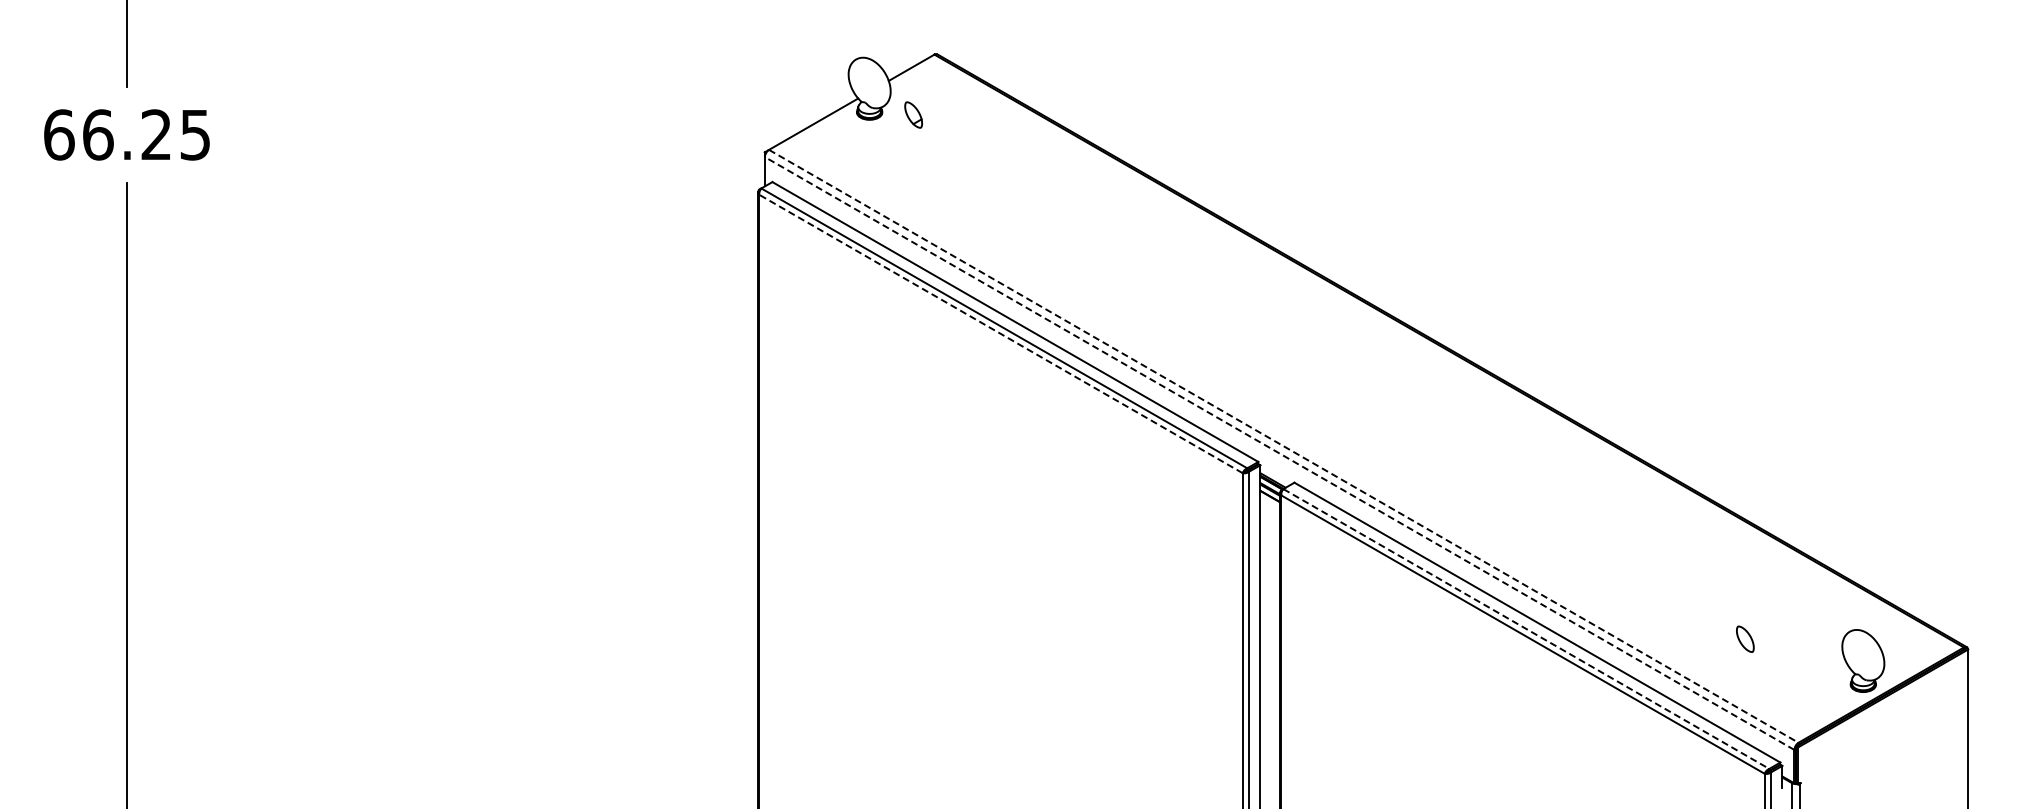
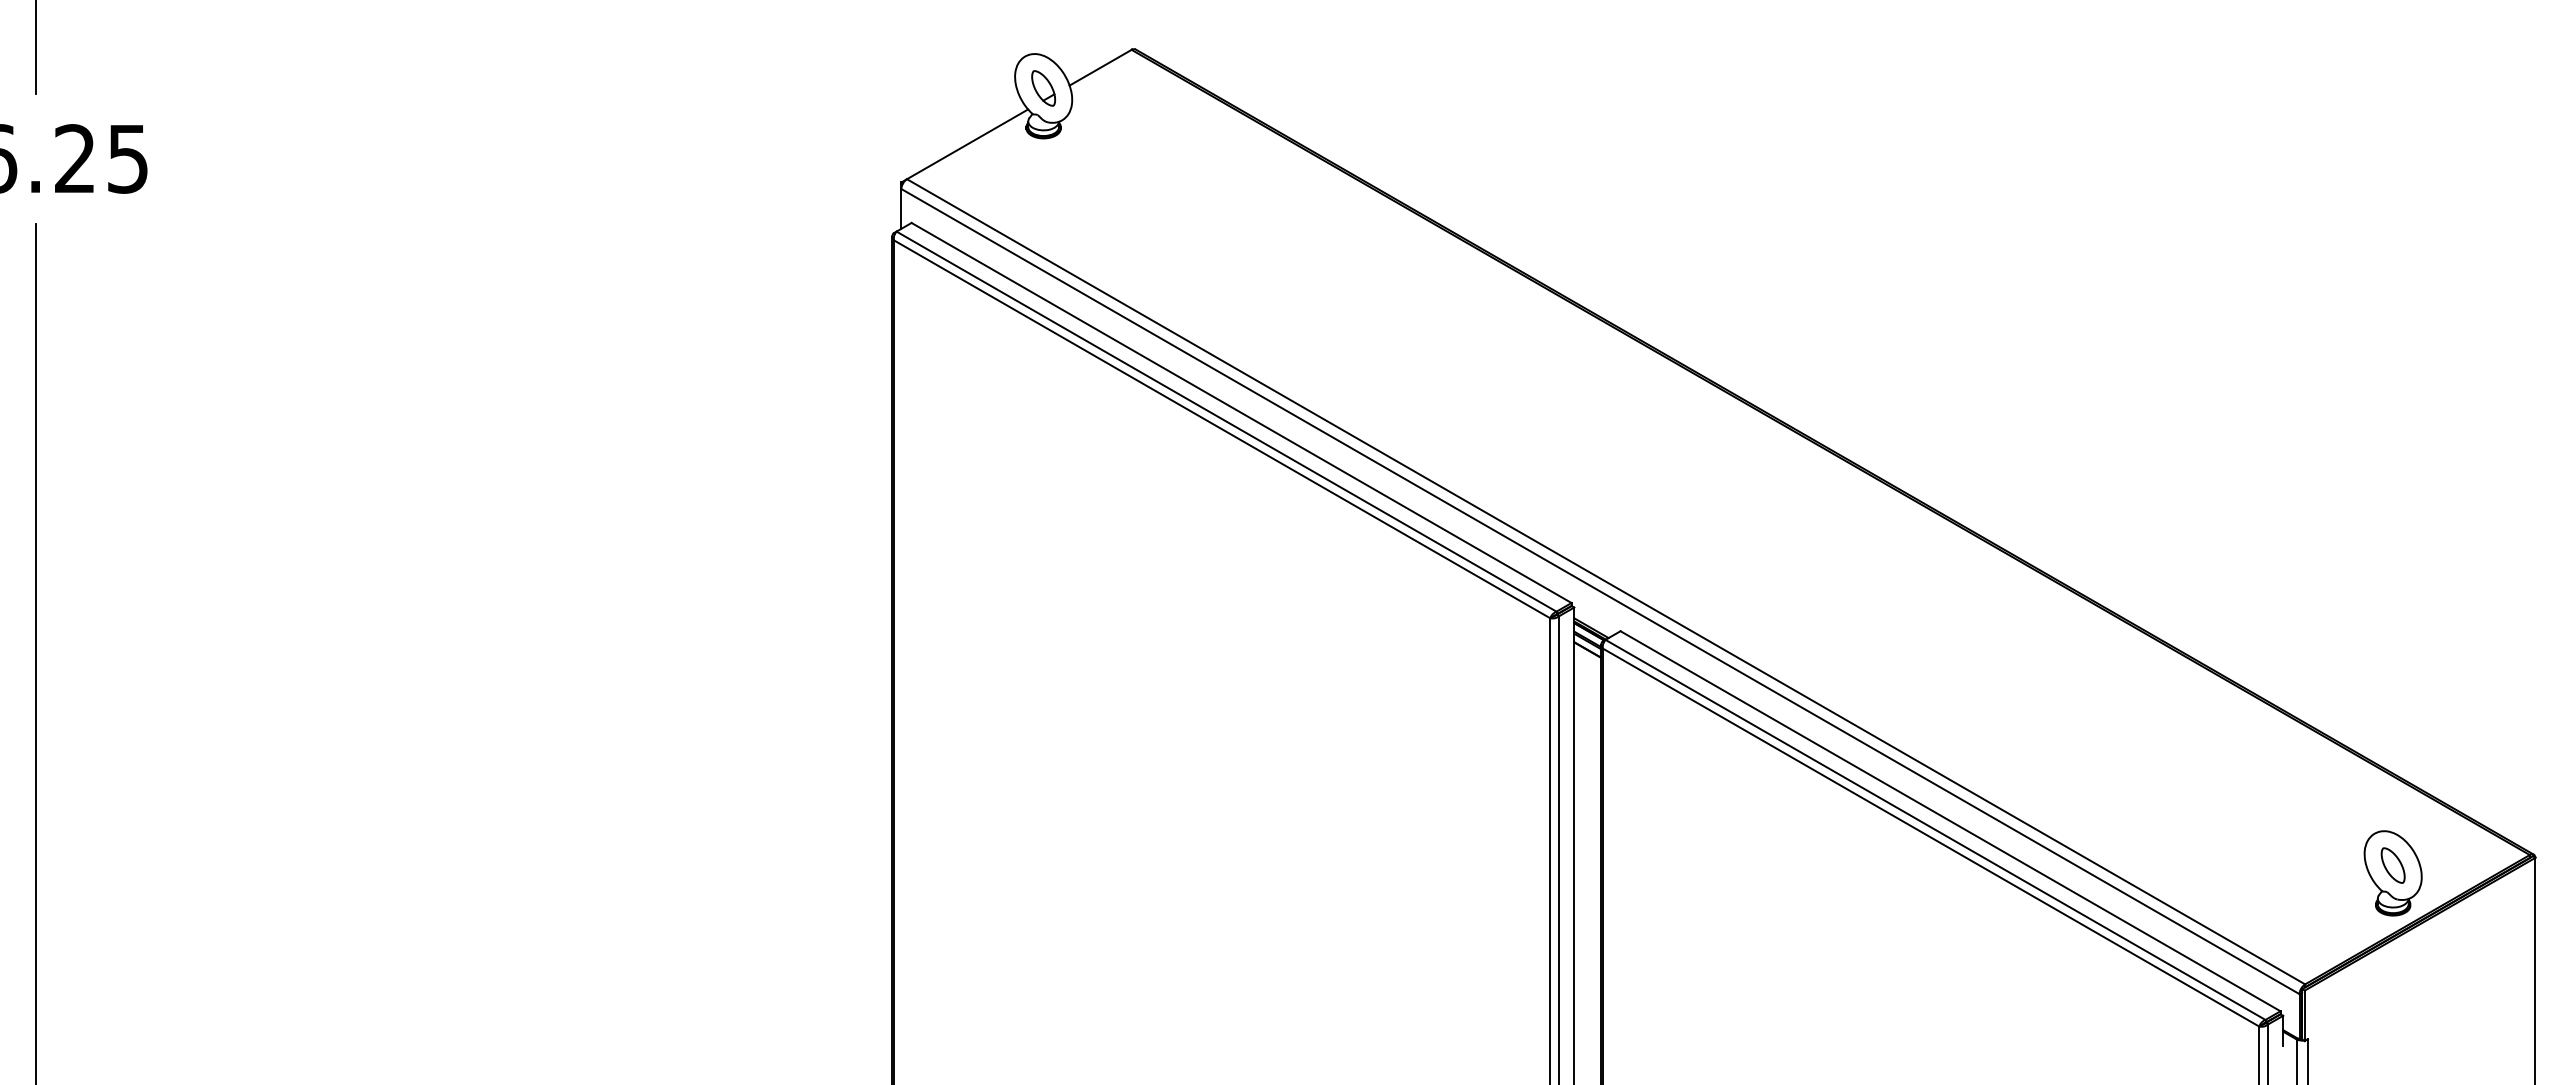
part: (913, 114) -> (1043, 87), moved
line: (1001, 334) -> (1222, 429), dashed -> solid
line: (1284, 446) -> (1607, 582), dashed -> solid
line: (1279, 453) -> (1600, 591), dashed -> solid
line: (1526, 629) -> (1935, 830), dashed -> solid
part: (1745, 638) -> (2393, 864), moved

